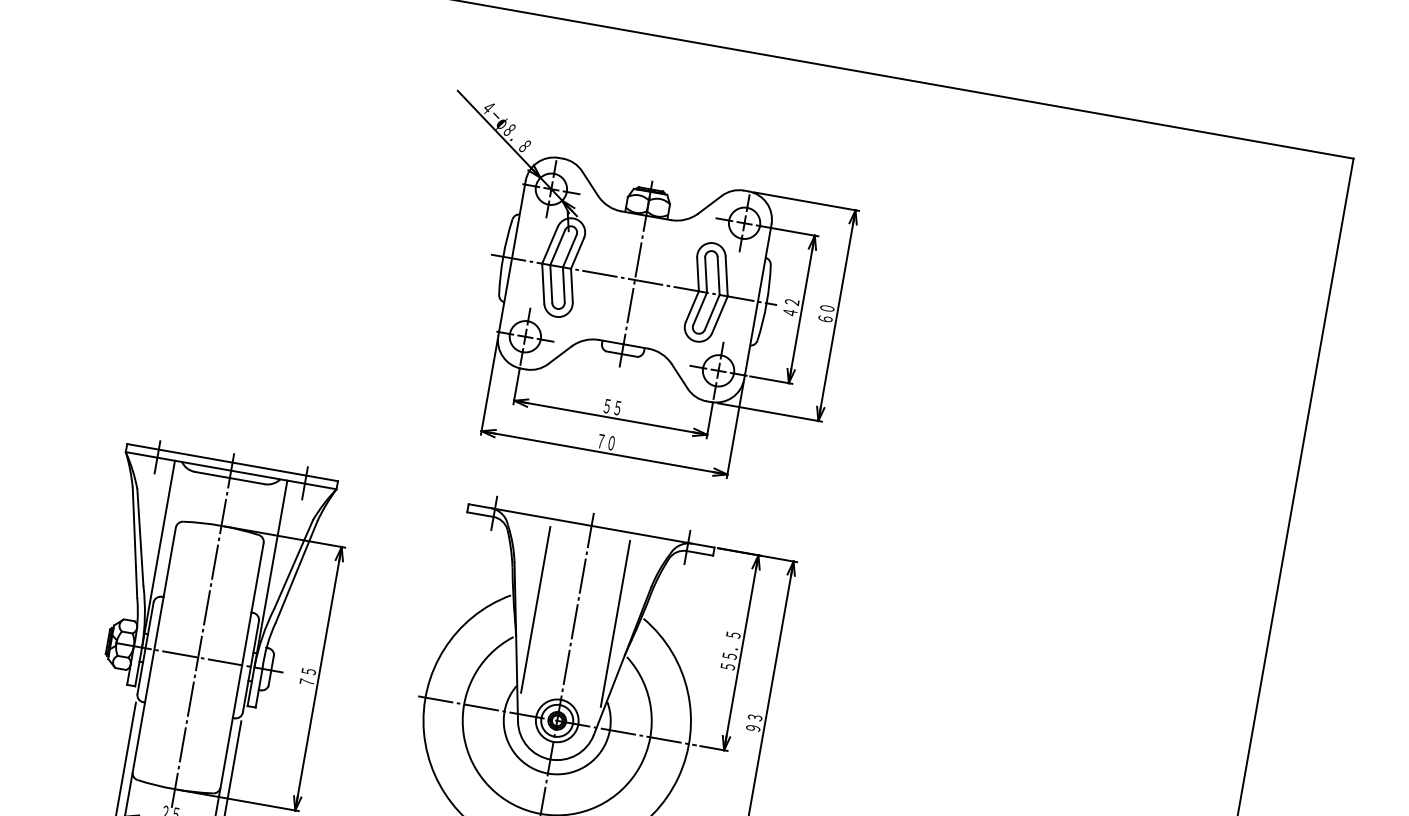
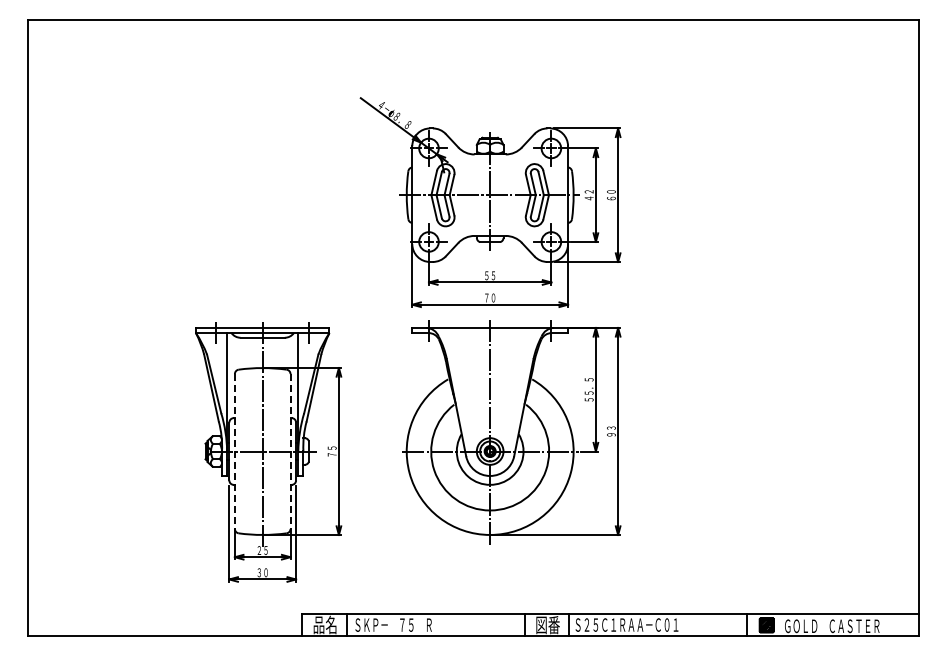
part: (633, 291) -> (490, 202), moved
line: (535, 609) -> (464, 385), removed
line: (615, 623) -> (515, 385), removed
line: (153, 651) -> (234, 452), solid -> dashed
line: (241, 666) -> (290, 452), solid -> dashed

